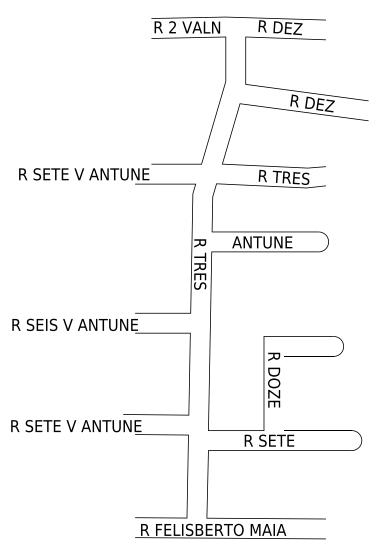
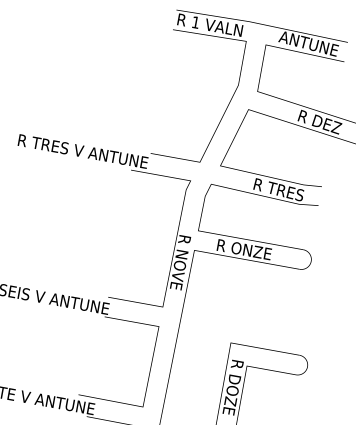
text: (172, 27) -> (195, 22), 2 -> 1
text: (287, 28) -> (308, 43), R DEZ -> ANTUNE
text: (91, 174) -> (89, 152), R SETE V ANTUNE -> R TRES V ANTUNE
text: (262, 242) -> (246, 250), ANTUNE -> R ONZE
text: (200, 272) -> (179, 268), R TRES -> R NOVE

